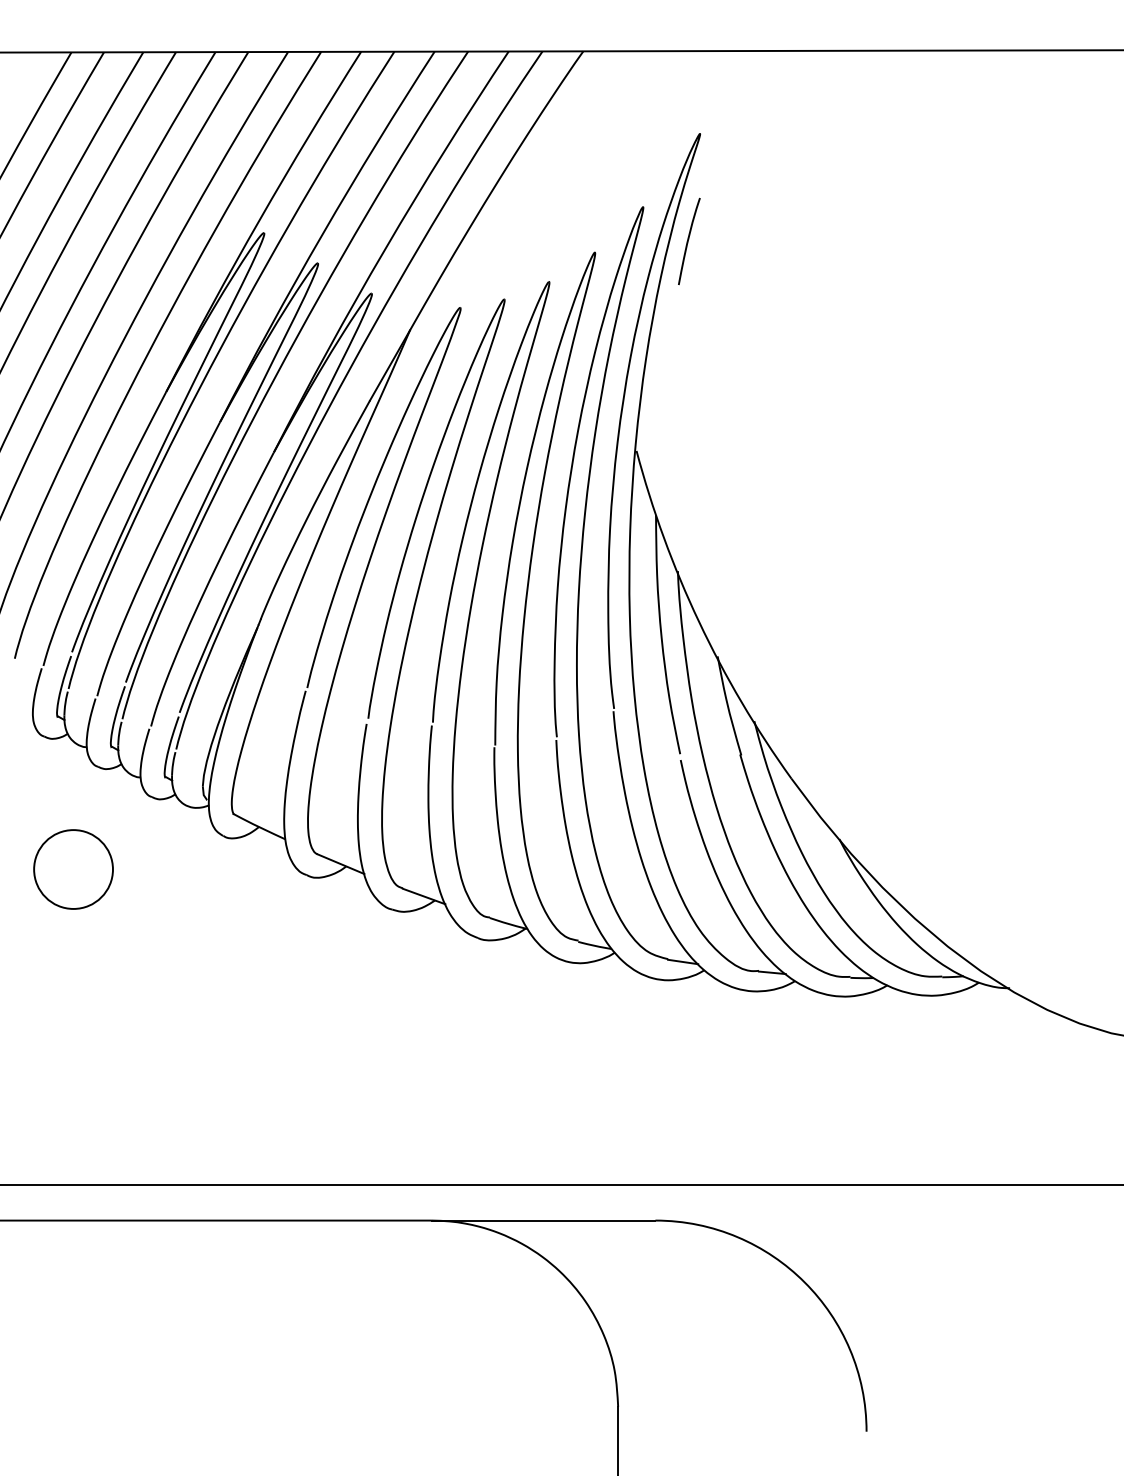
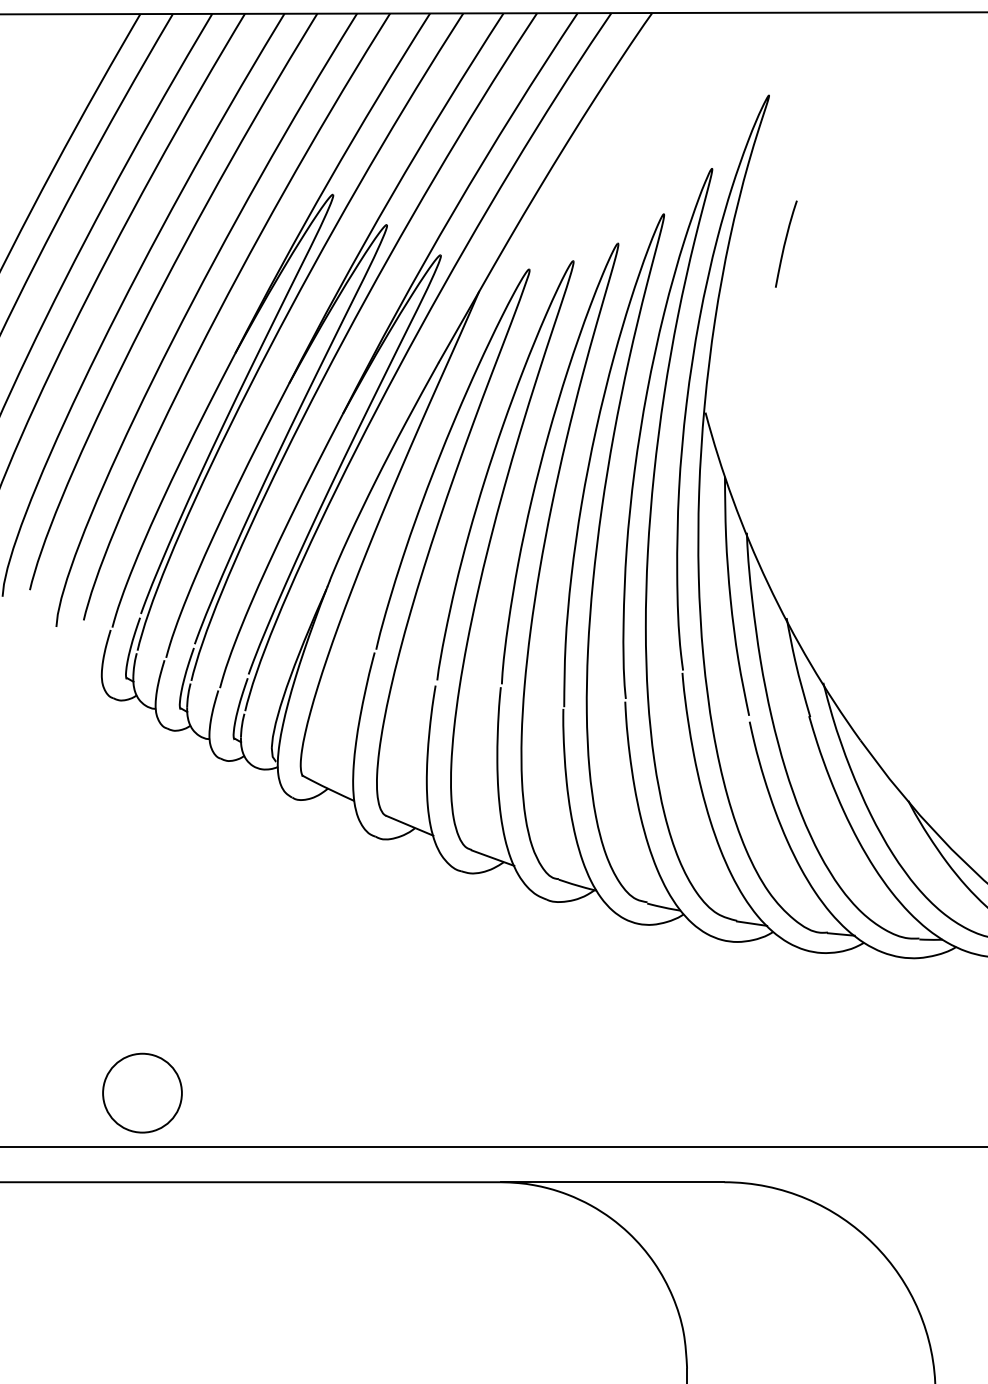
curve: (688, 241) -> (785, 244), moved
circle: (73, 869) -> (142, 1093), moved

